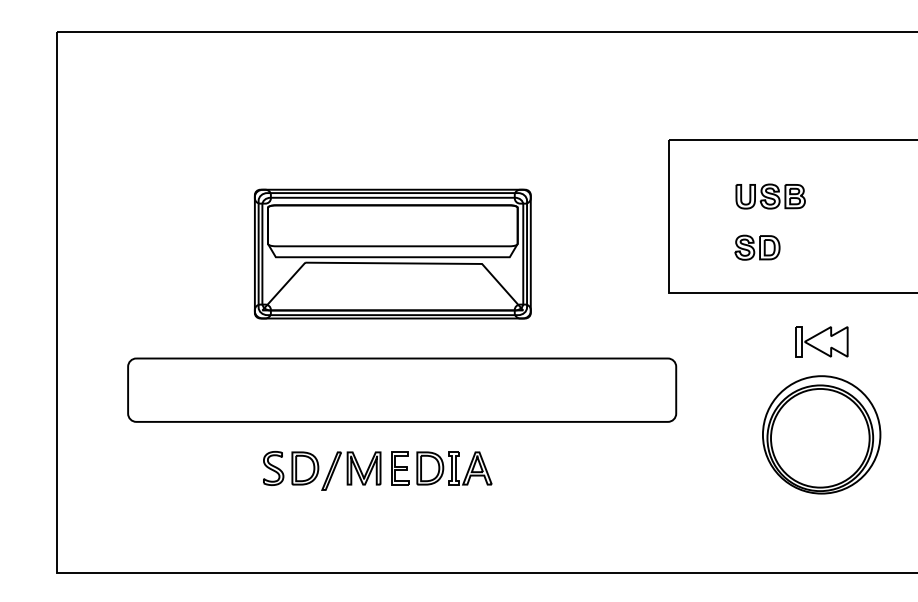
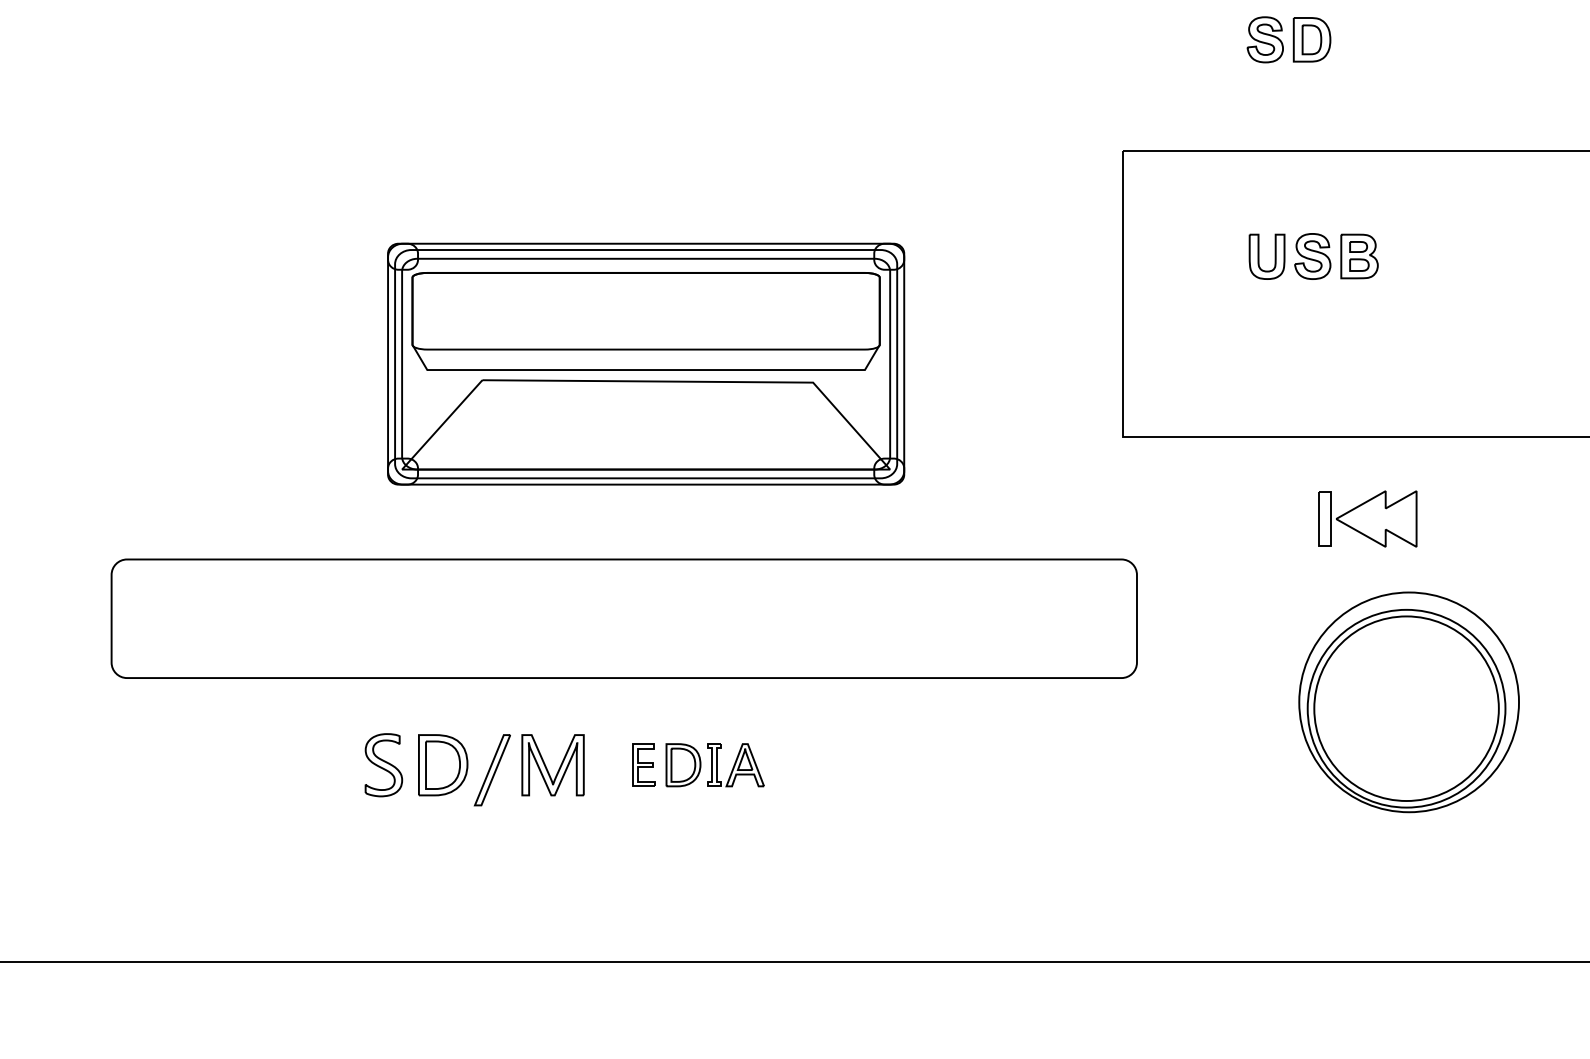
part: (757, 247) -> (1289, 39), moved
part: (392, 253) -> (645, 363), moved
part: (821, 341) -> (1367, 518), moved
part: (441, 468) -> (697, 765), size x0.7

